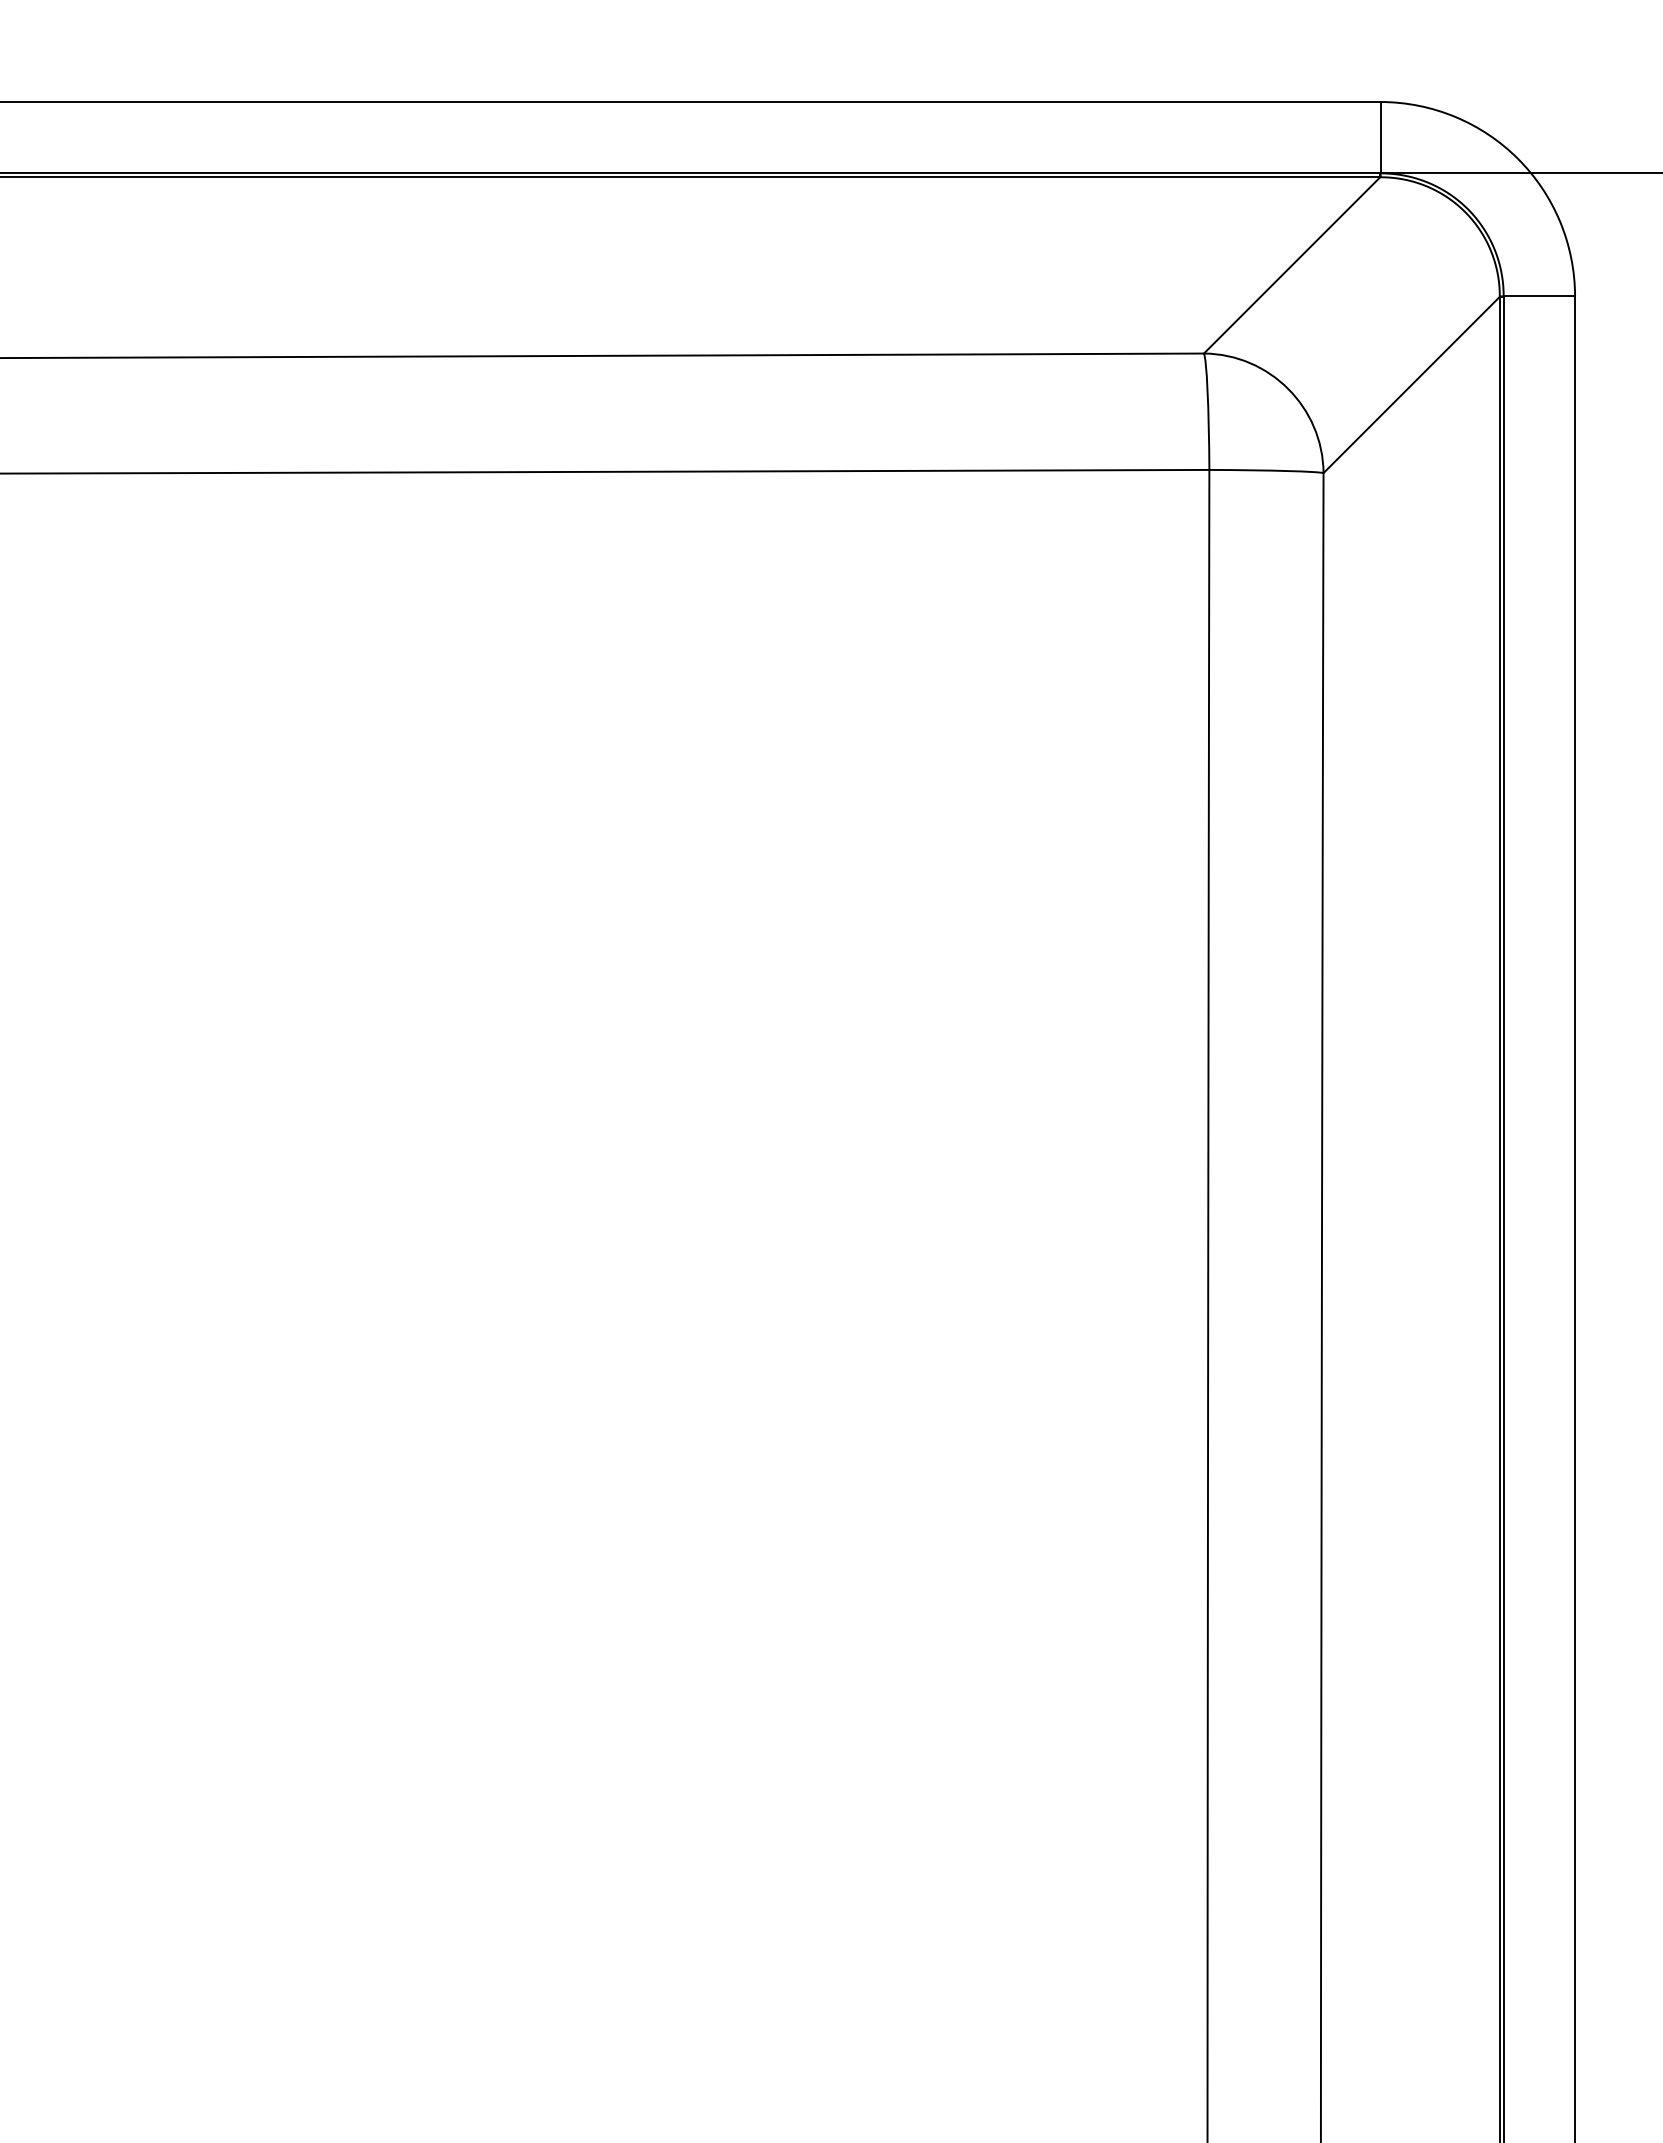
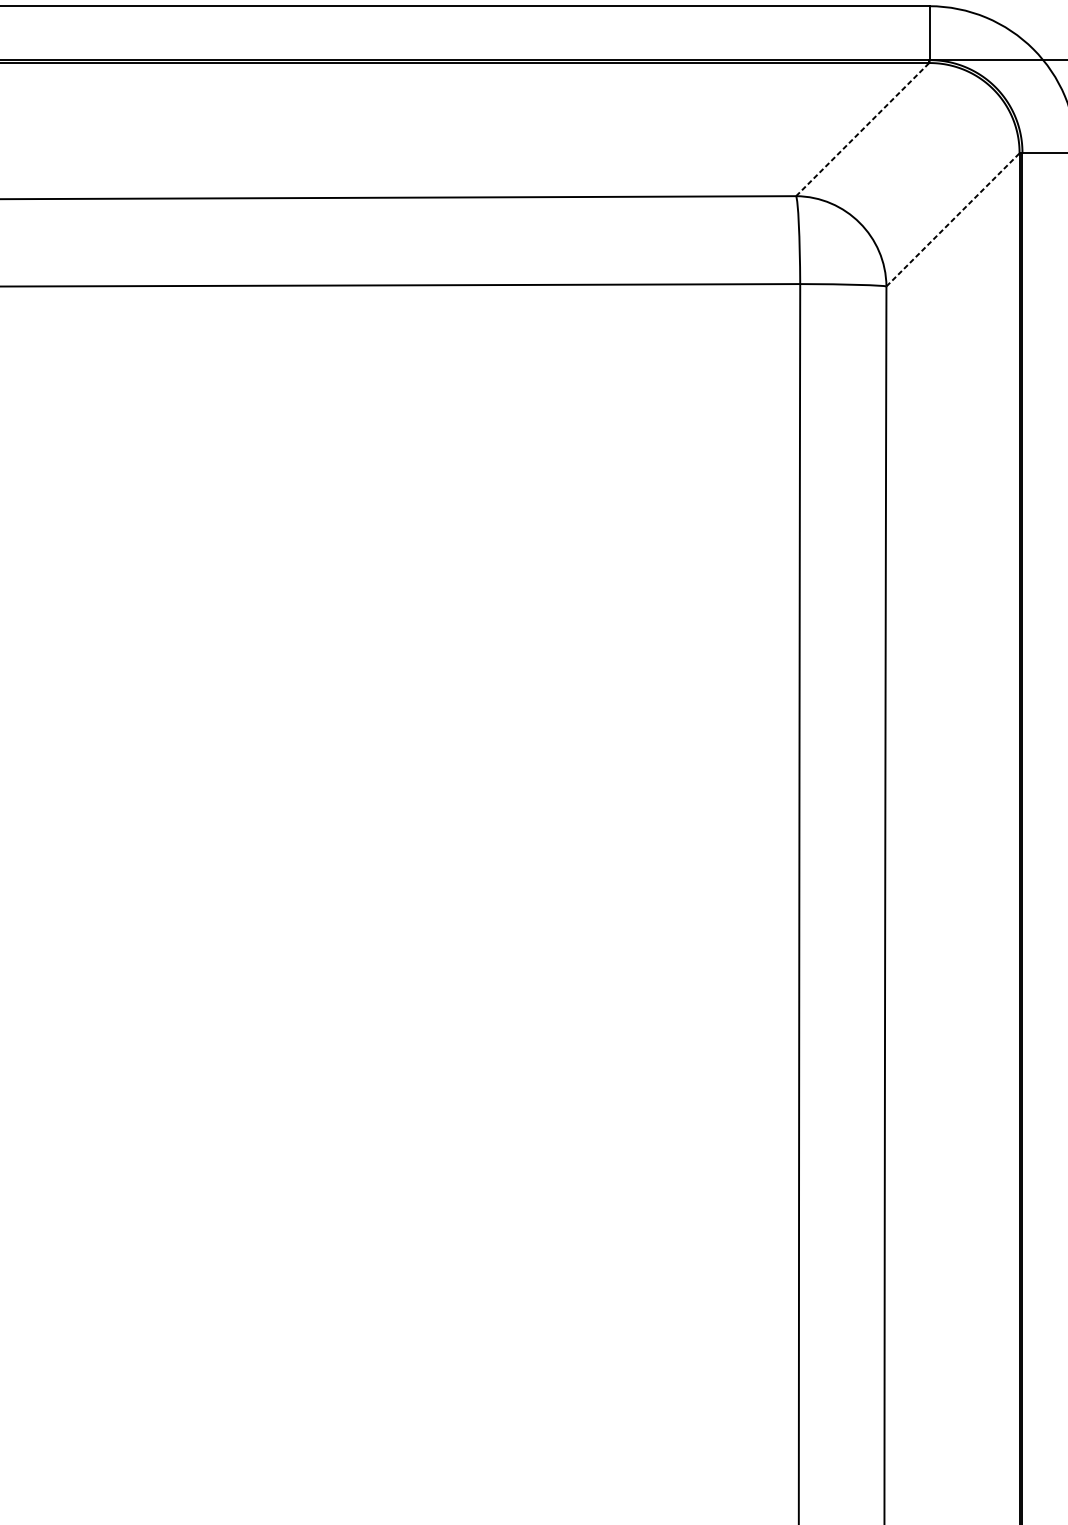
line: (1292, 265) -> (862, 129), solid -> dashed
line: (1411, 385) -> (952, 220), solid -> dashed

